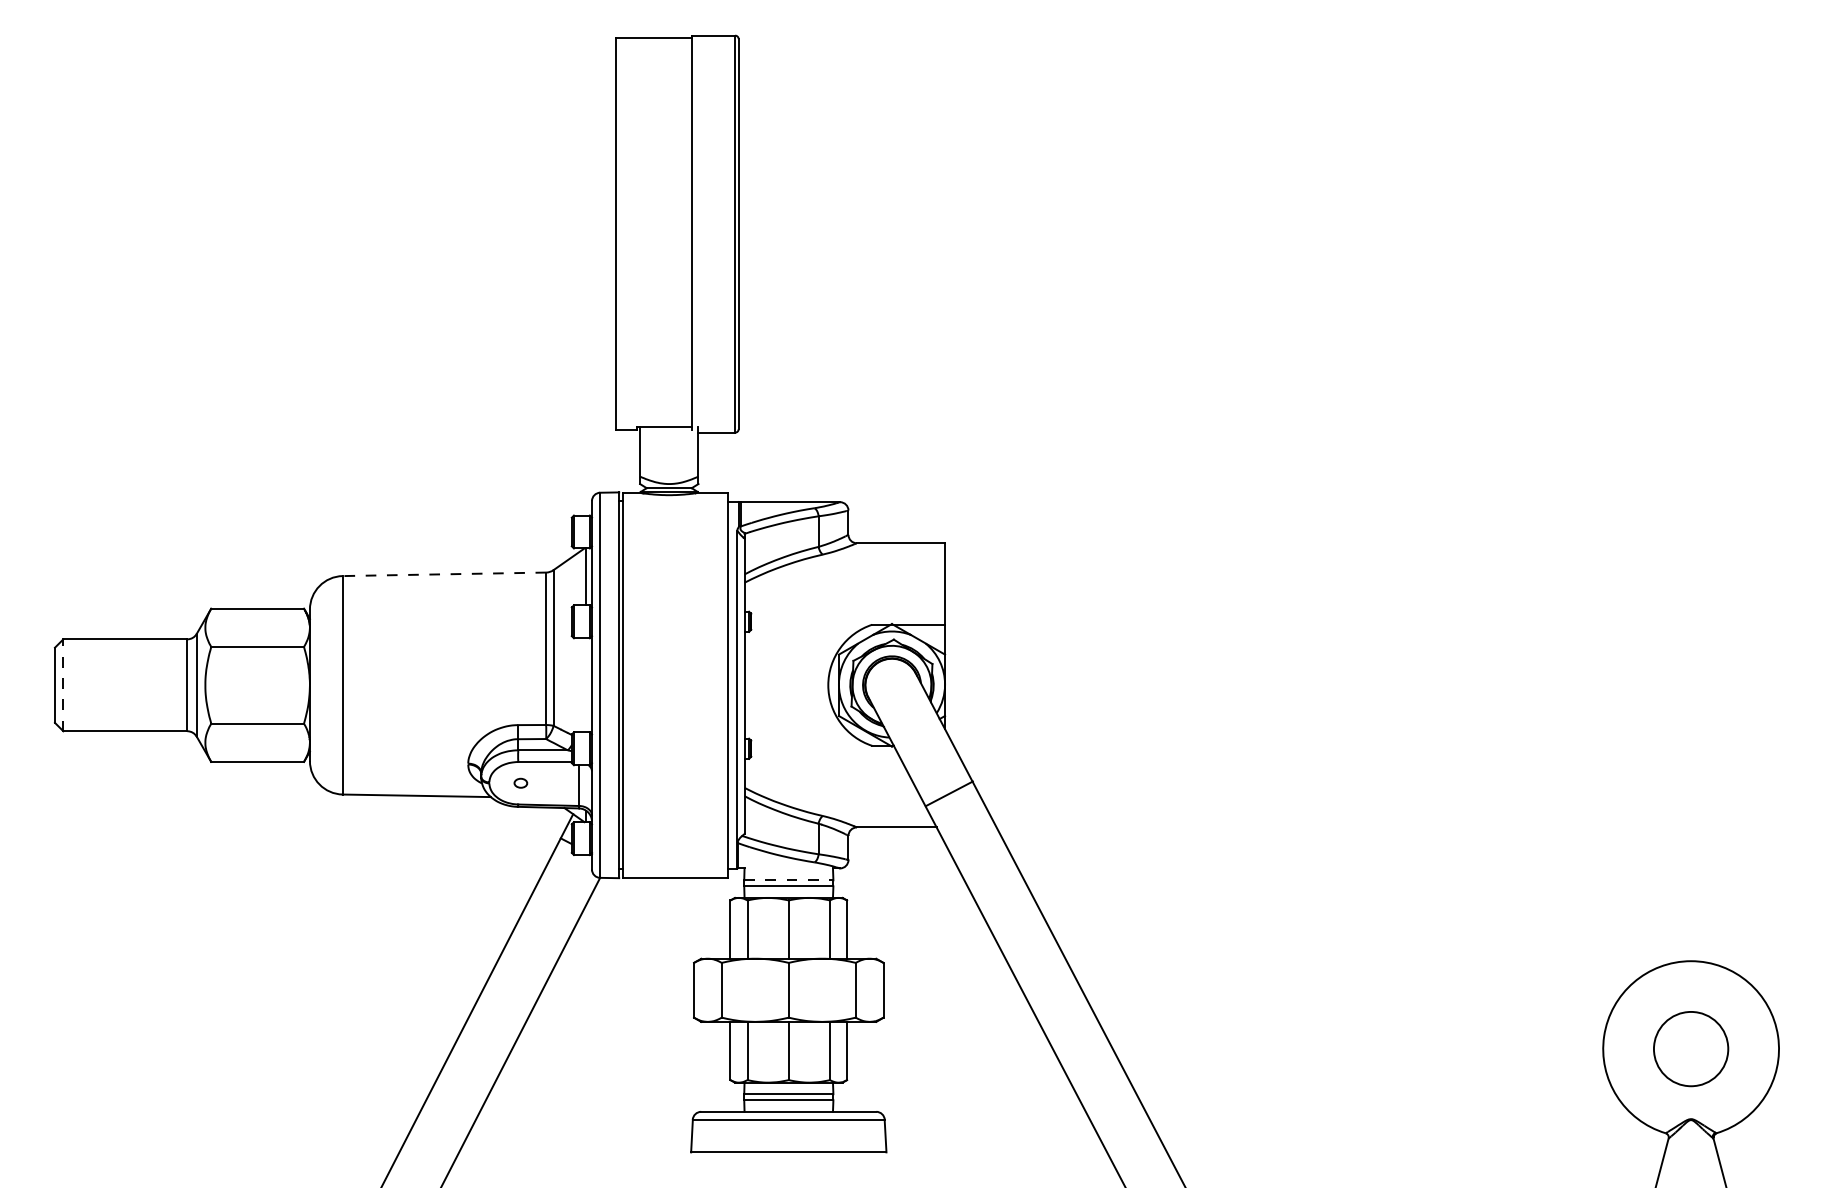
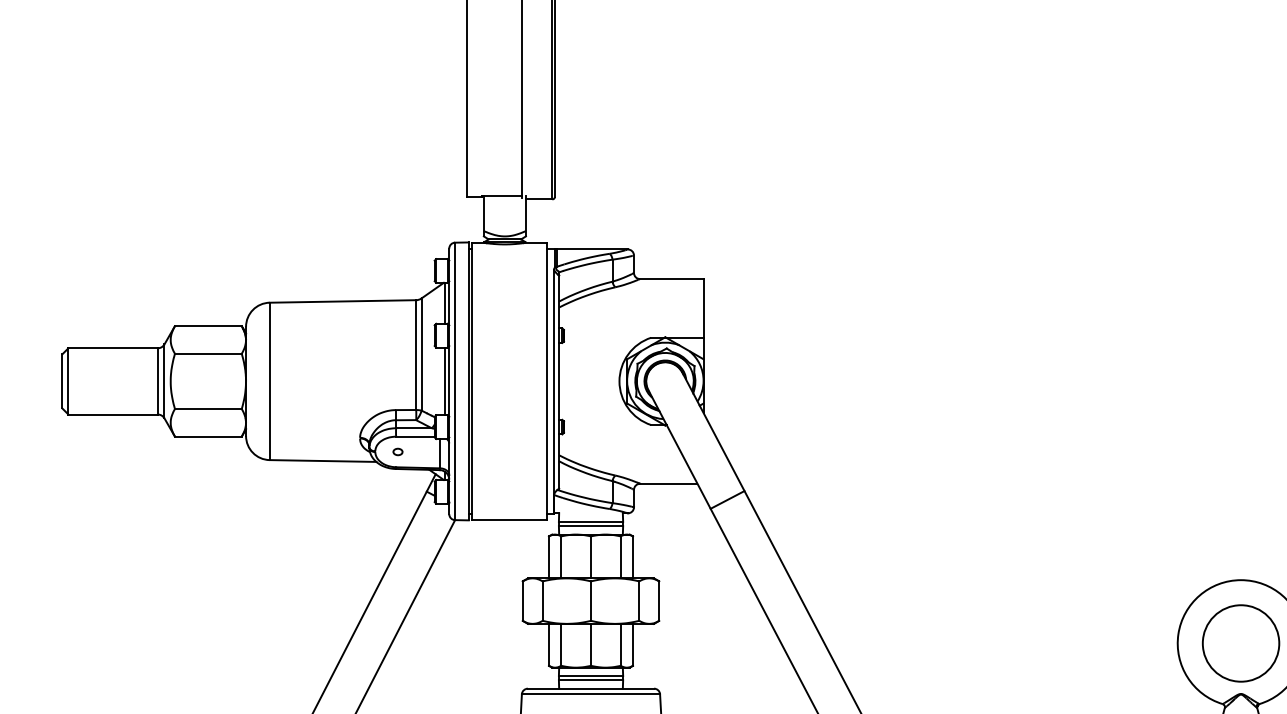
line: (444, 574) -> (342, 301), dashed -> solid
line: (63, 685) -> (68, 381), dashed -> solid
line: (586, 685) -> (445, 381), added
line: (948, 793) -> (726, 499), moved
line: (788, 880) -> (590, 522), dashed -> solid
circle: (1691, 1049) -> (1241, 643), size x1.43

